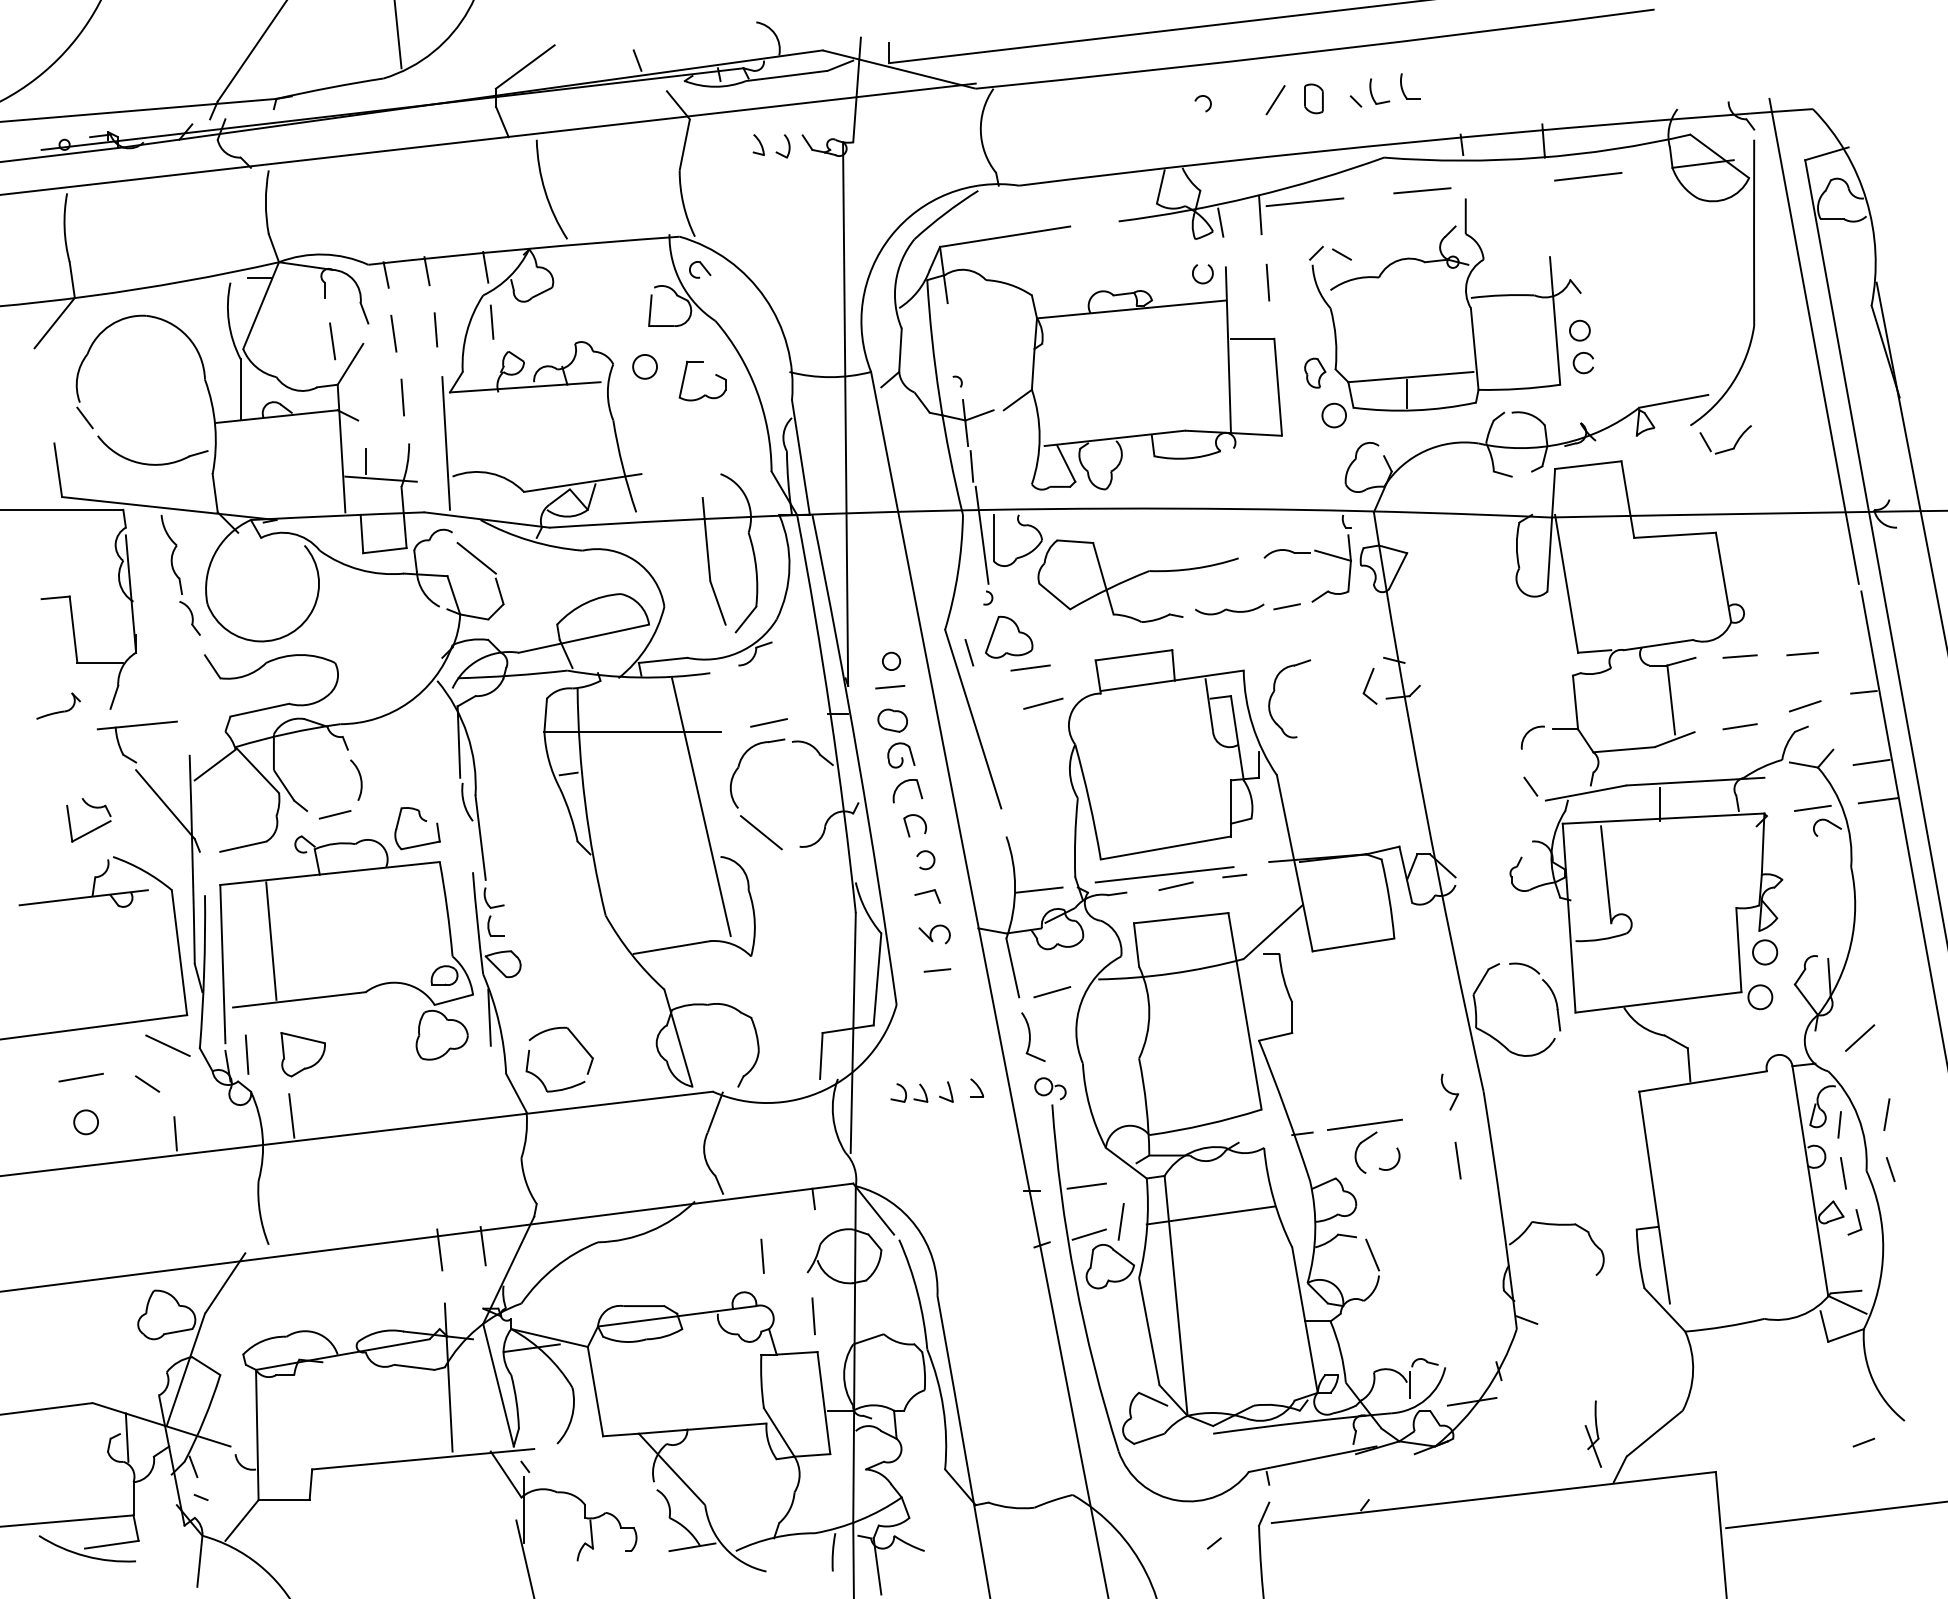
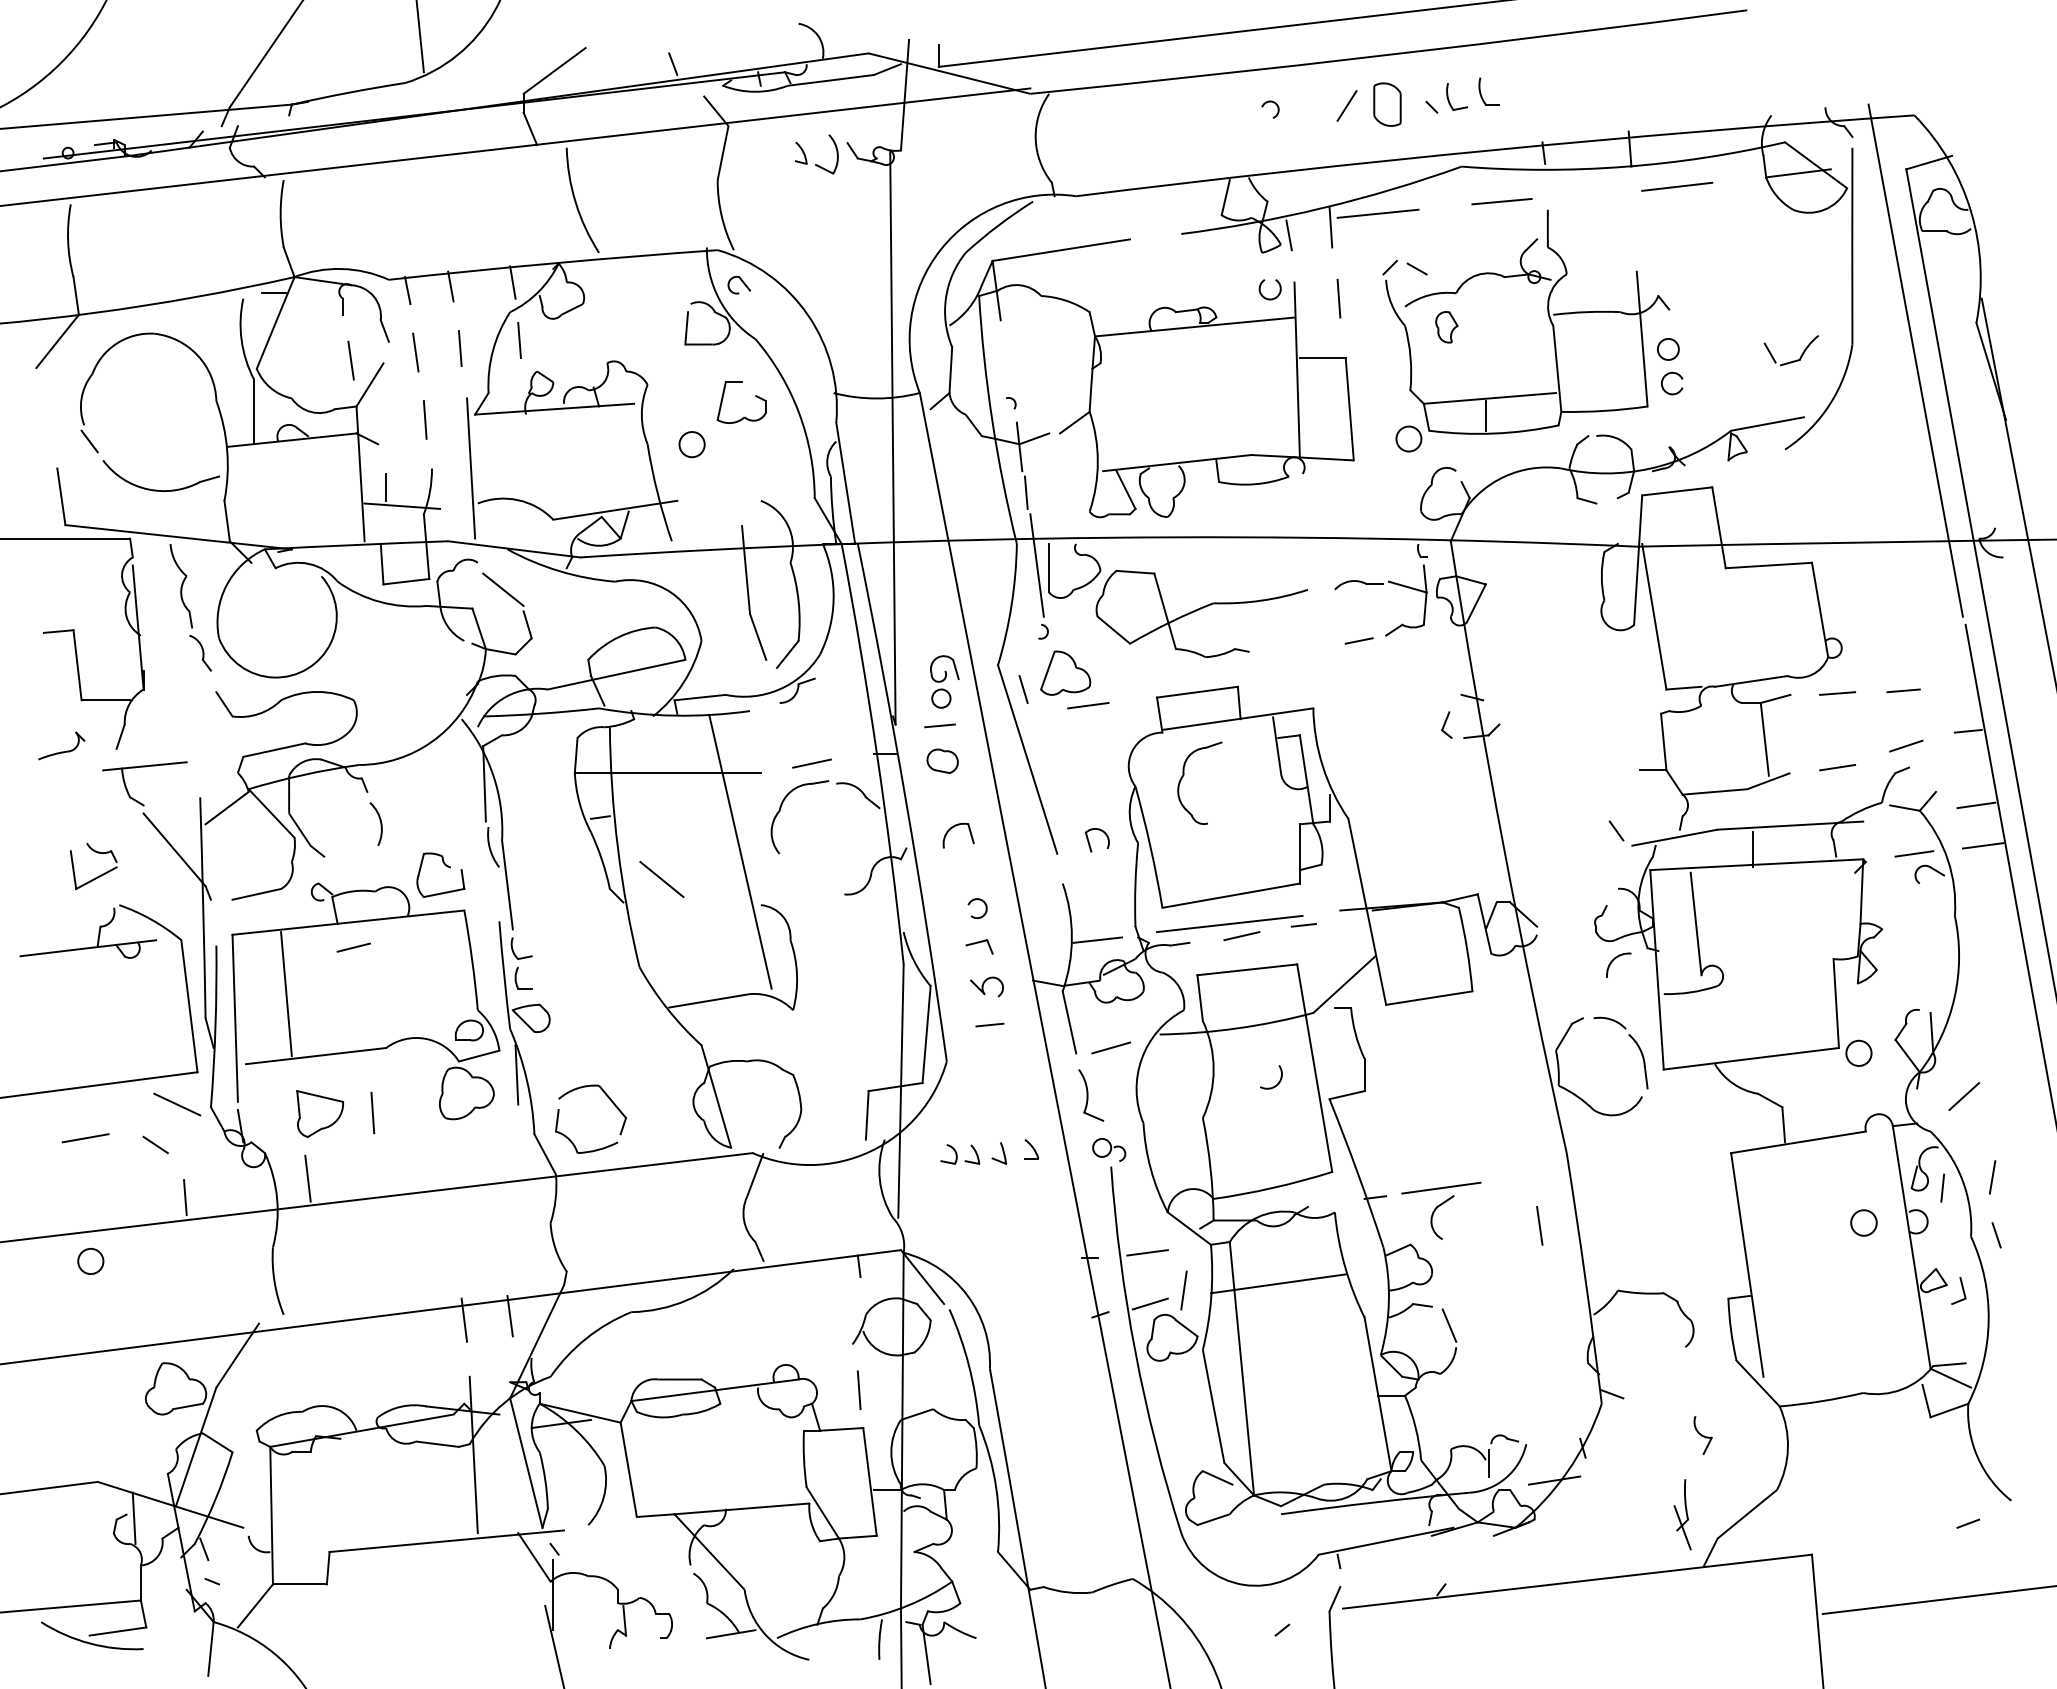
part: (1313, 98) -> (1387, 104), size x1.4
part: (782, 146) -> (826, 154), size x1.6
circle: (644, 366) -> (691, 444), moved
part: (1314, 373) -> (1446, 327), moved
part: (1727, 449) -> (1793, 360), moved
part: (1229, 609) -> (1298, 643), removed
part: (1369, 685) -> (1446, 724), size x0.7
part: (1275, 691) -> (1184, 775), moved
line: (1043, 703) -> (1101, 743), removed
arc: (1528, 733) -> (1614, 960), moved
part: (901, 754) -> (944, 668), moved
line: (334, 814) -> (353, 947), moved
part: (907, 826) -> (1089, 840), moved
line: (760, 832) -> (661, 879), moved
circle: (1764, 951) -> (1863, 1222), moved
line: (246, 1054) -> (372, 1112), moved
part: (1449, 1092) -> (1702, 1435), moved
circle: (85, 1122) -> (90, 1261), moved
arc: (1396, 1163) -> (1278, 1081), moved
line: (1843, 1173) -> (1946, 1239), removed
line: (761, 1255) -> (804, 1326), removed

